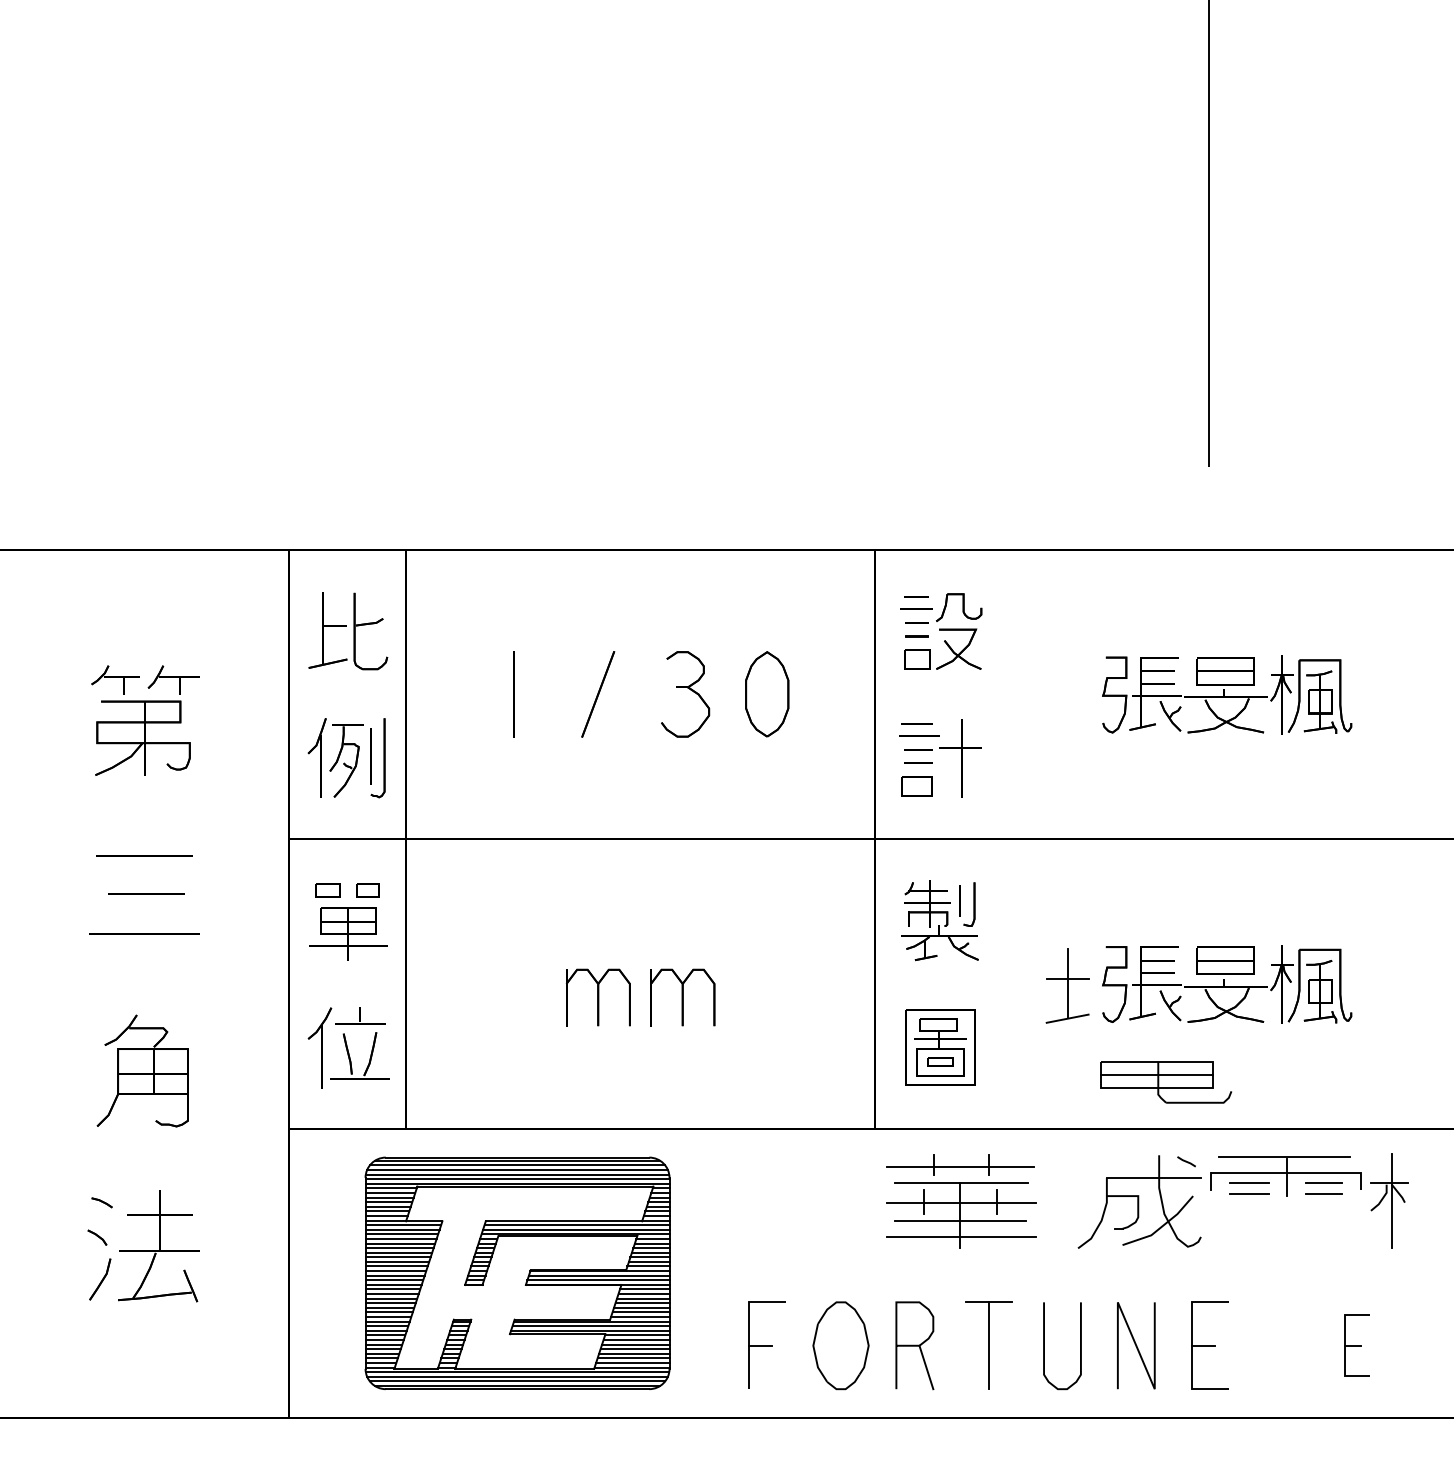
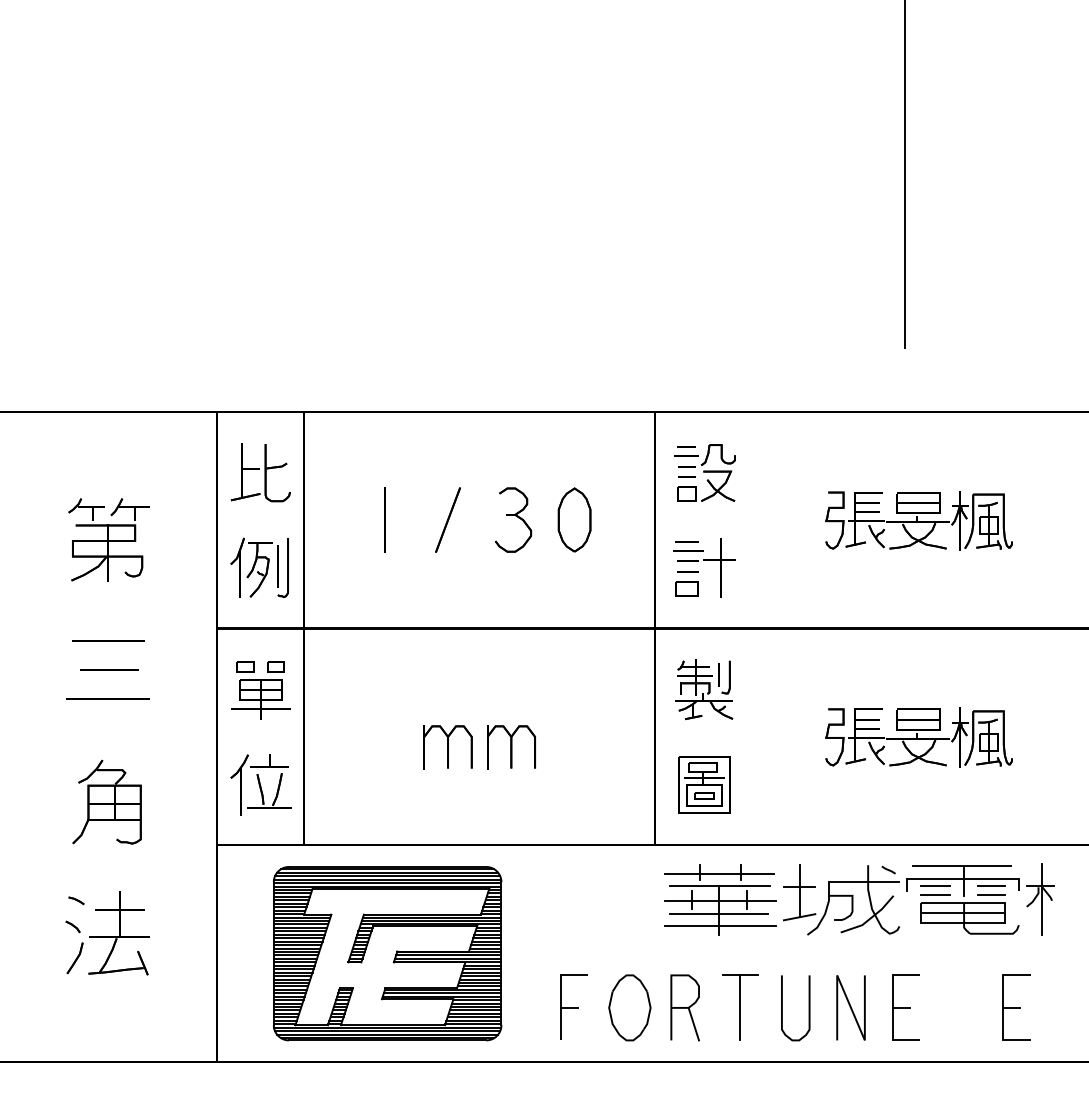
part: (1067, 985) -> (799, 892), moved
part: (1166, 1082) -> (970, 918), moved
part: (1356, 1345) -> (1015, 1007), size x1.43

